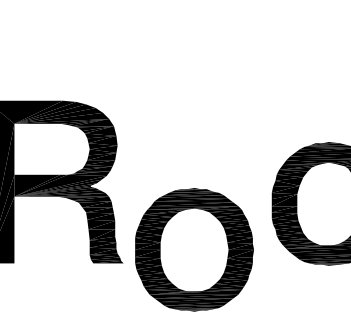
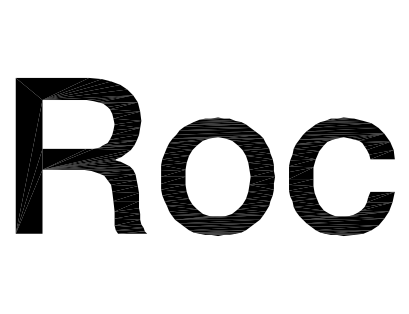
part: (194, 249) -> (217, 176), moved

